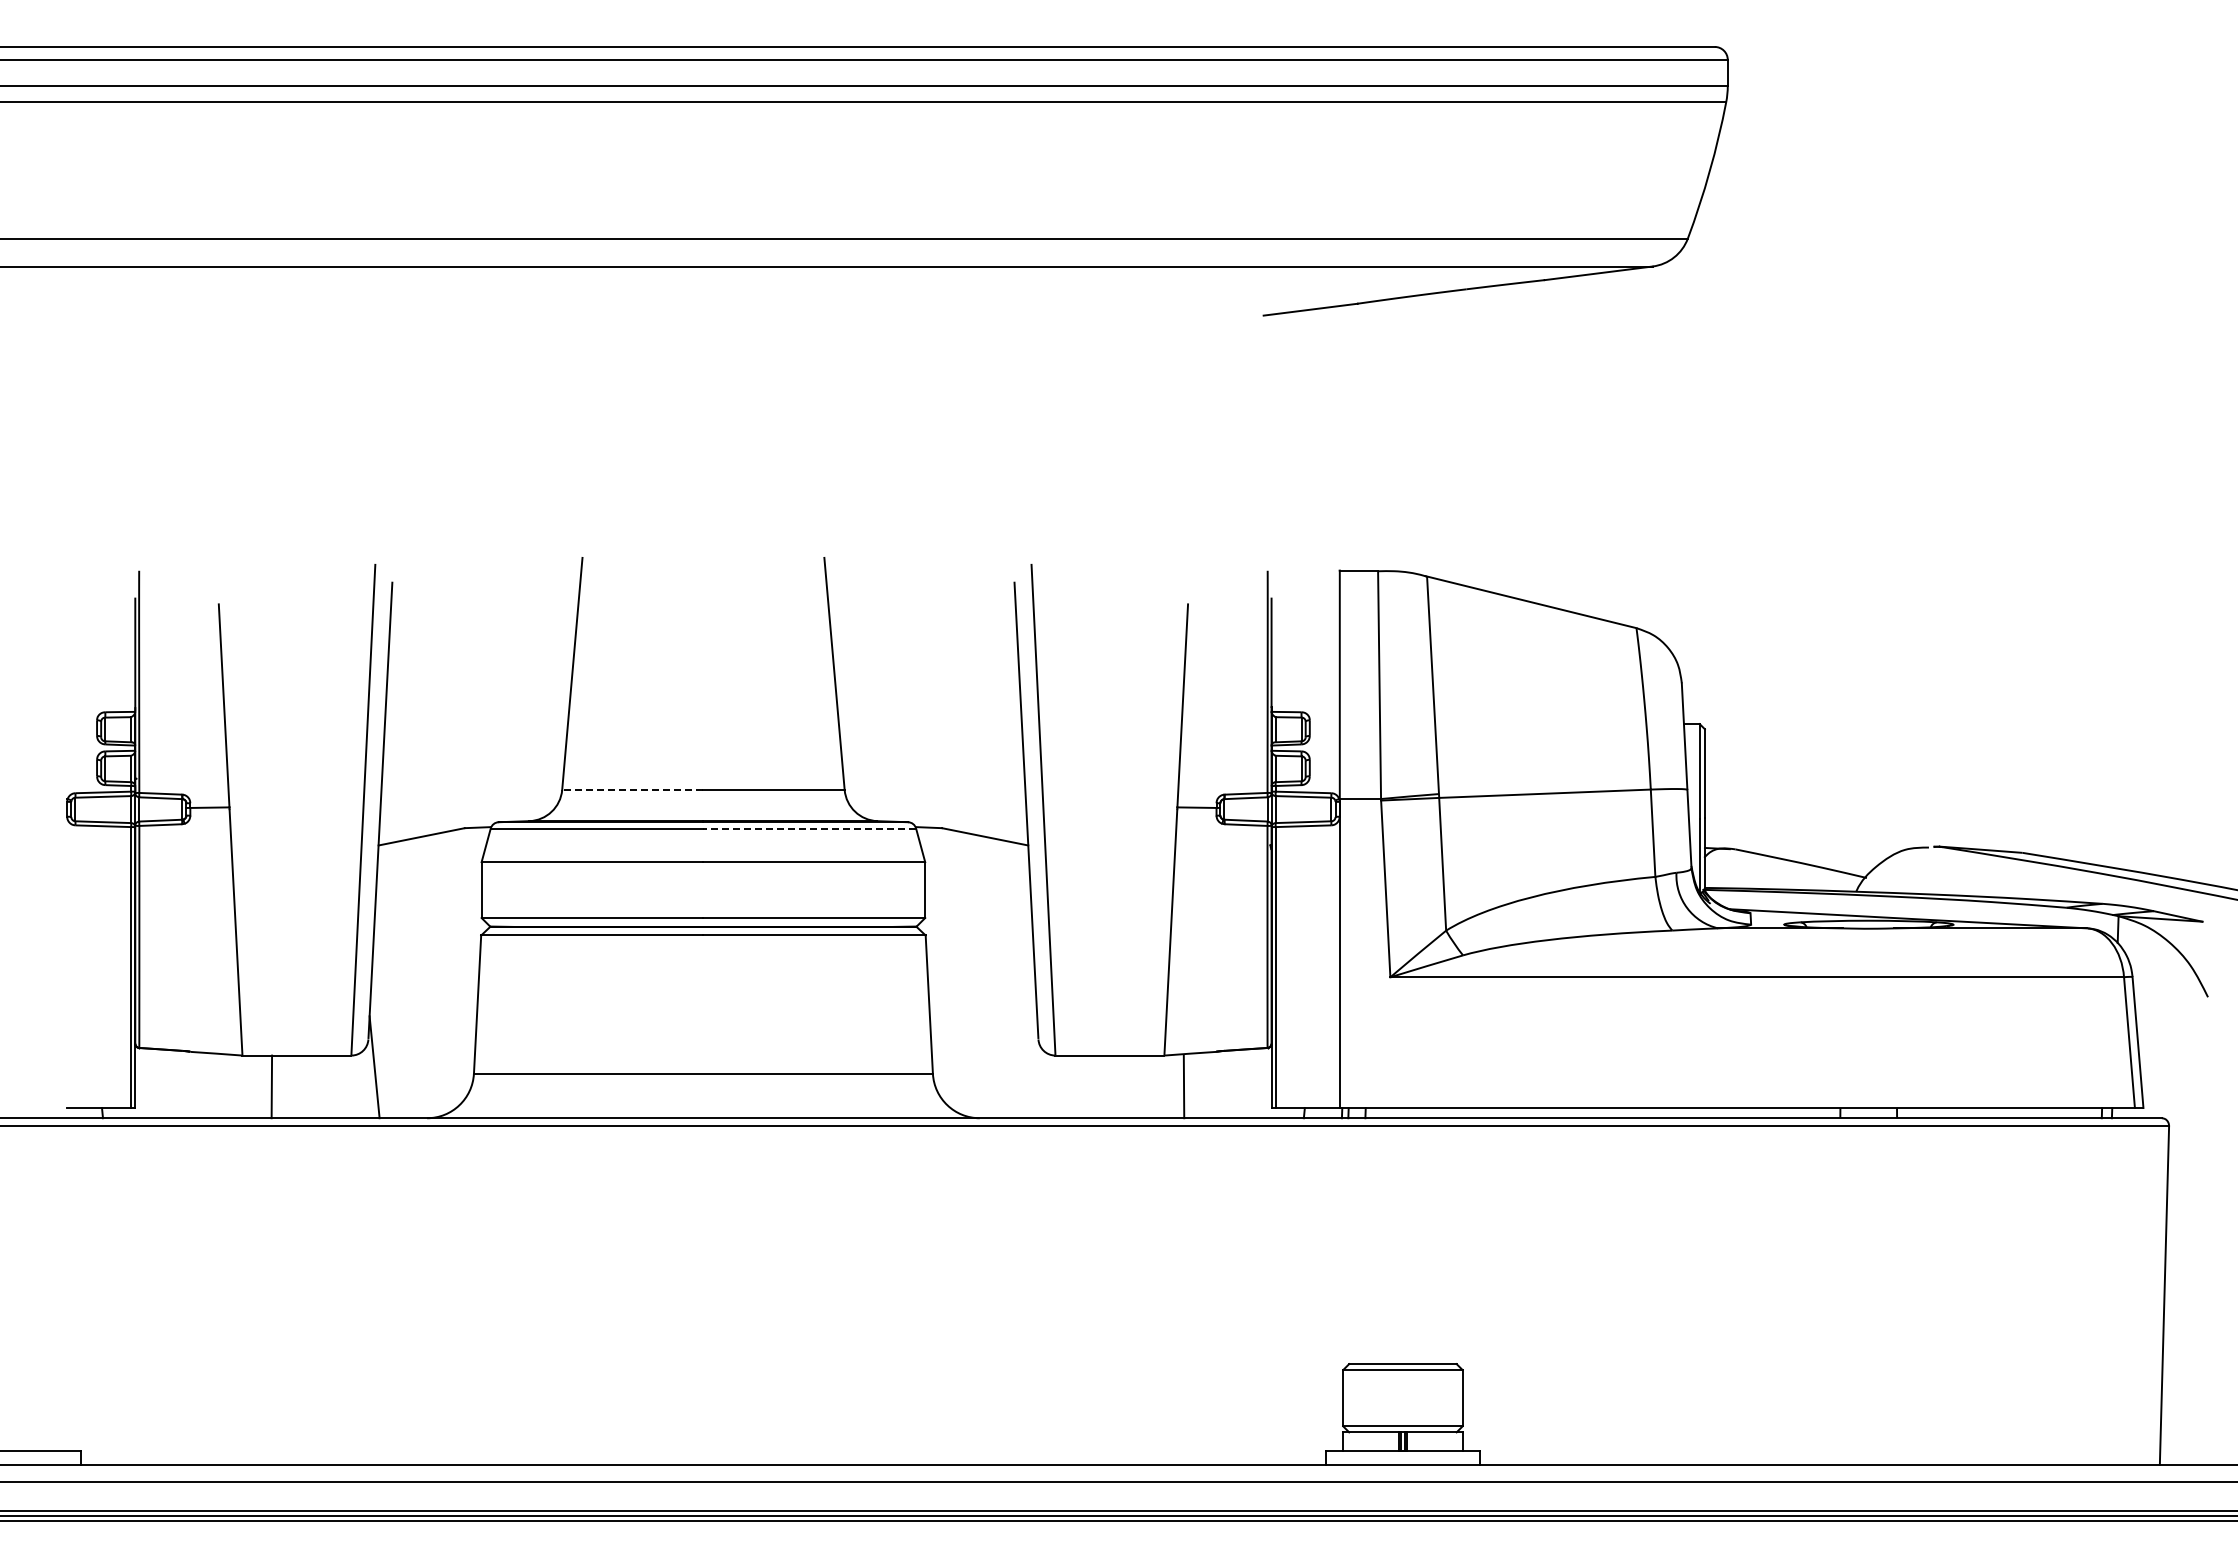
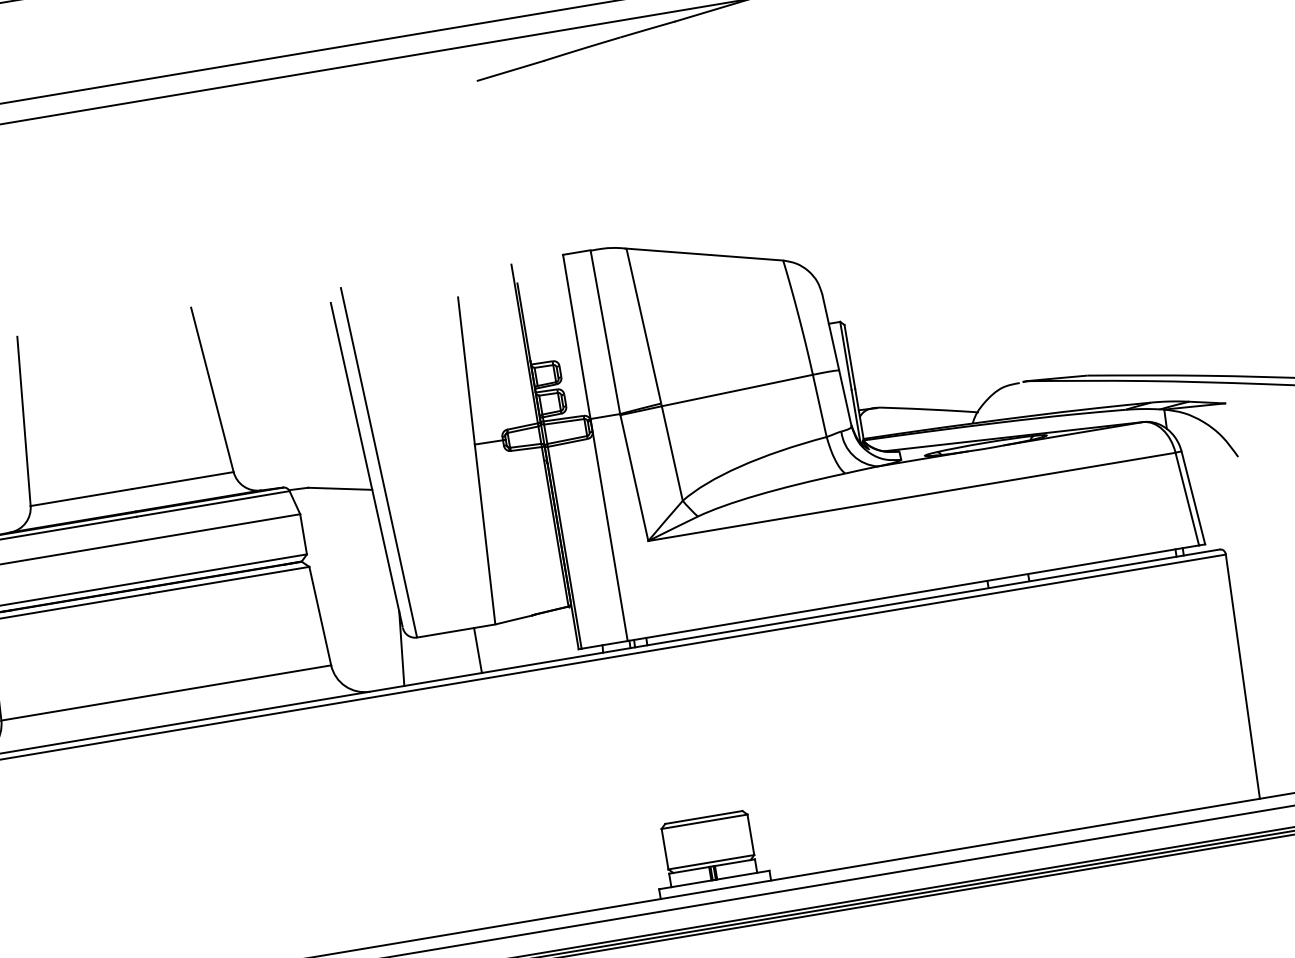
line: (632, 790) -> (81, 497), dashed -> solid
line: (809, 828) -> (213, 503), dashed -> solid
line: (1032, 1067) -> (402, 648), added
line: (1183, 1086) -> (477, 650), moved

